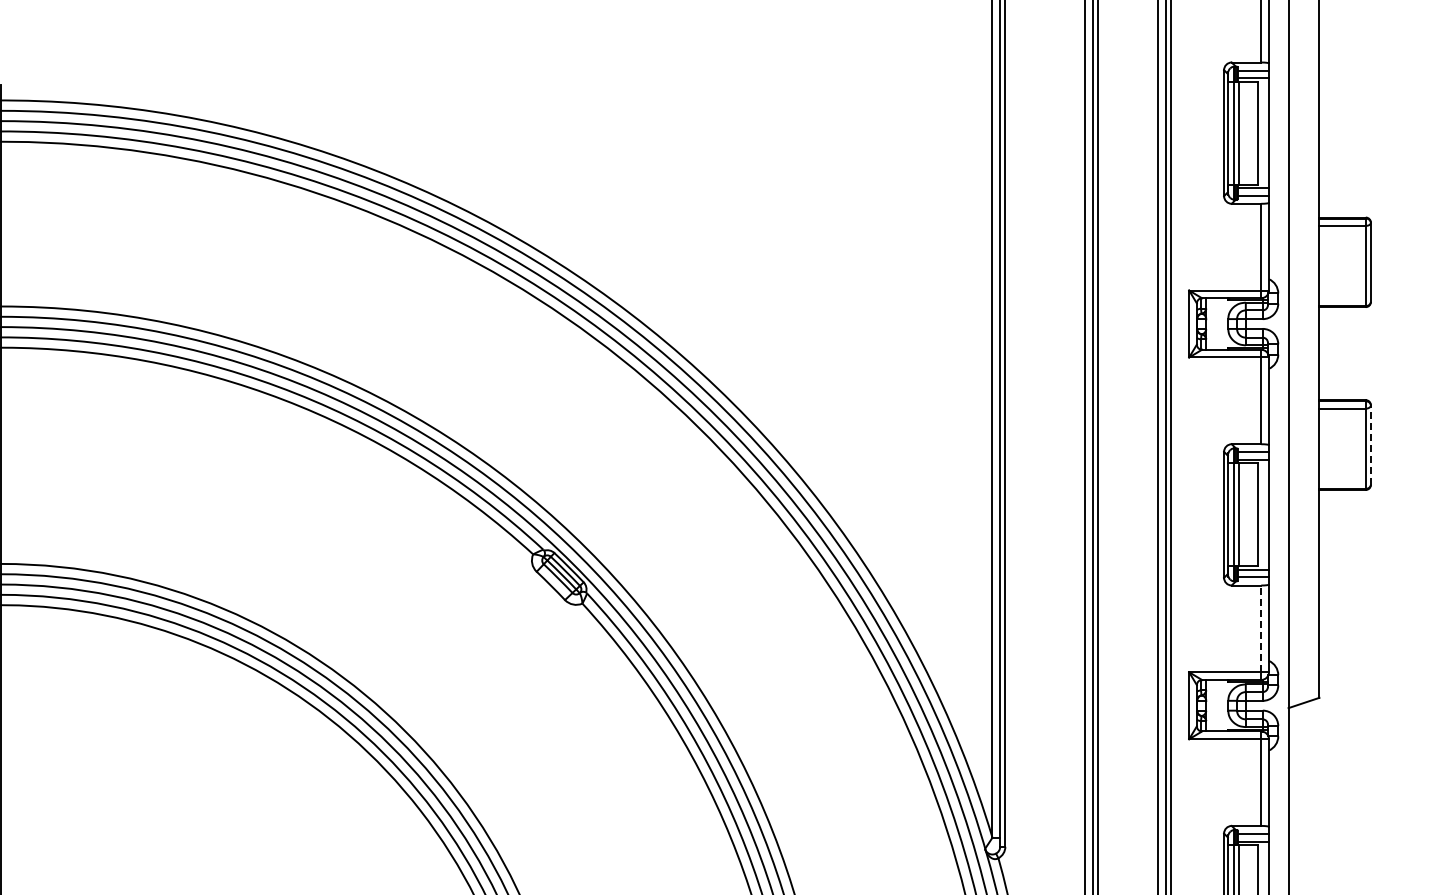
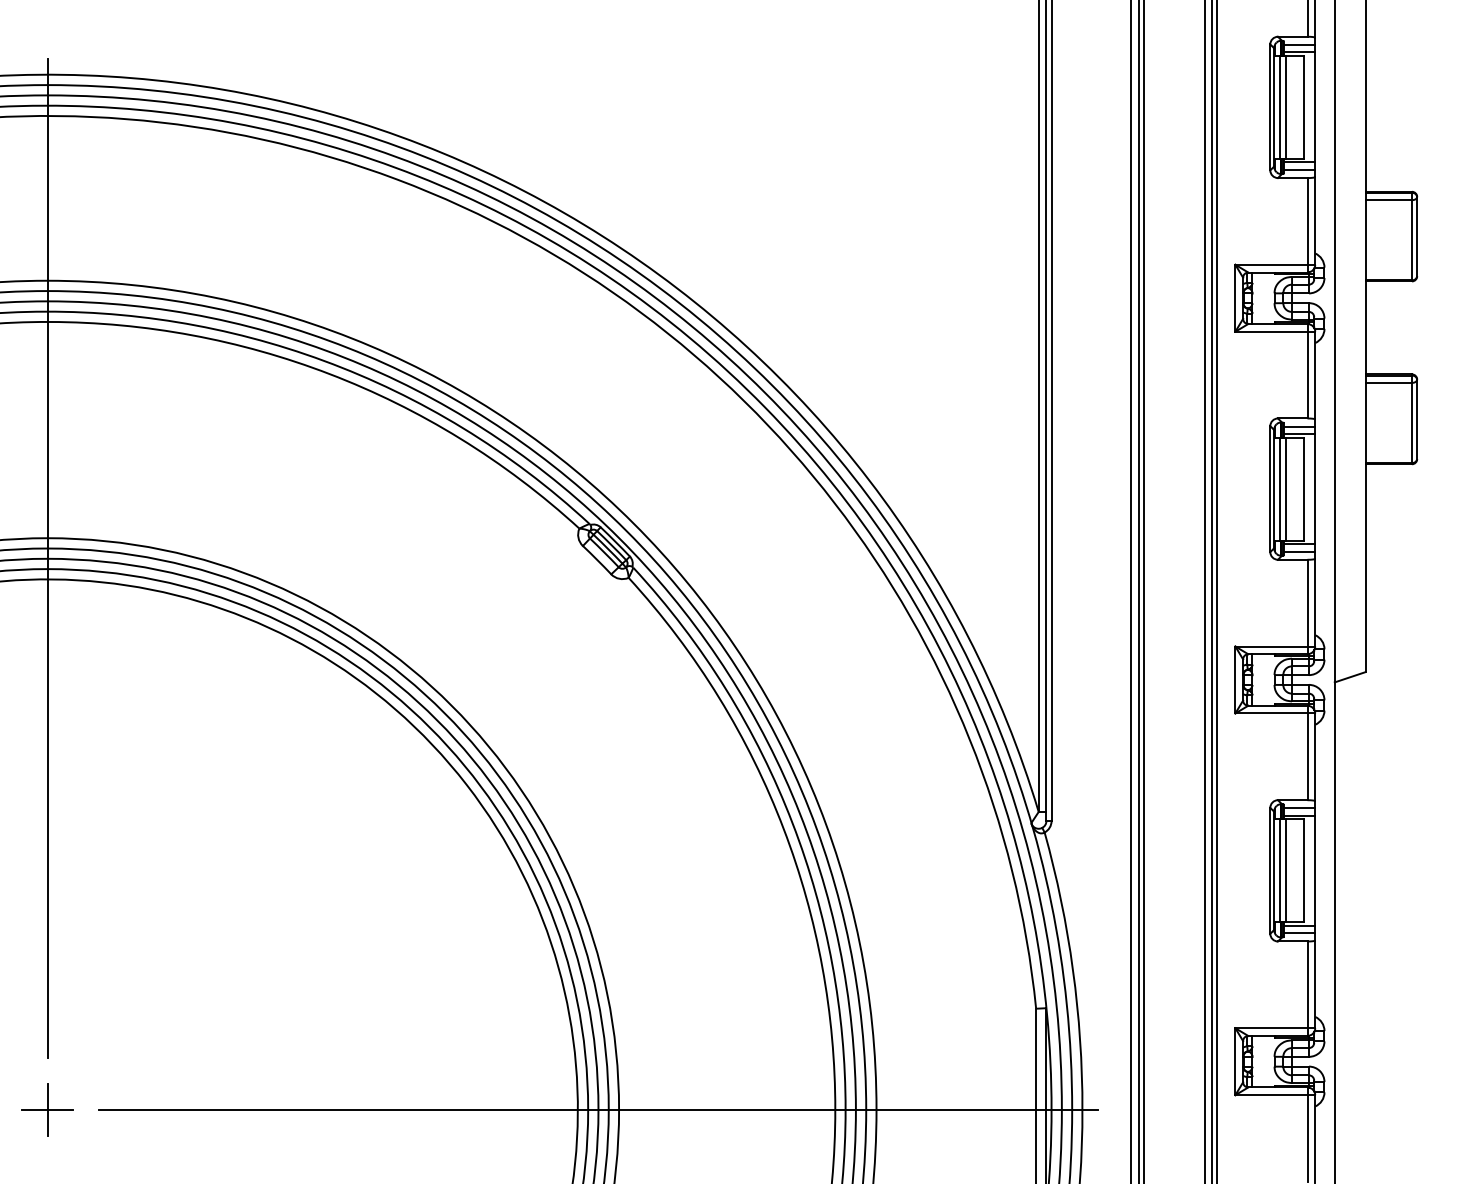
line: (1371, 445) -> (1417, 419), dashed -> solid
line: (1261, 628) -> (1307, 602), dashed -> solid

